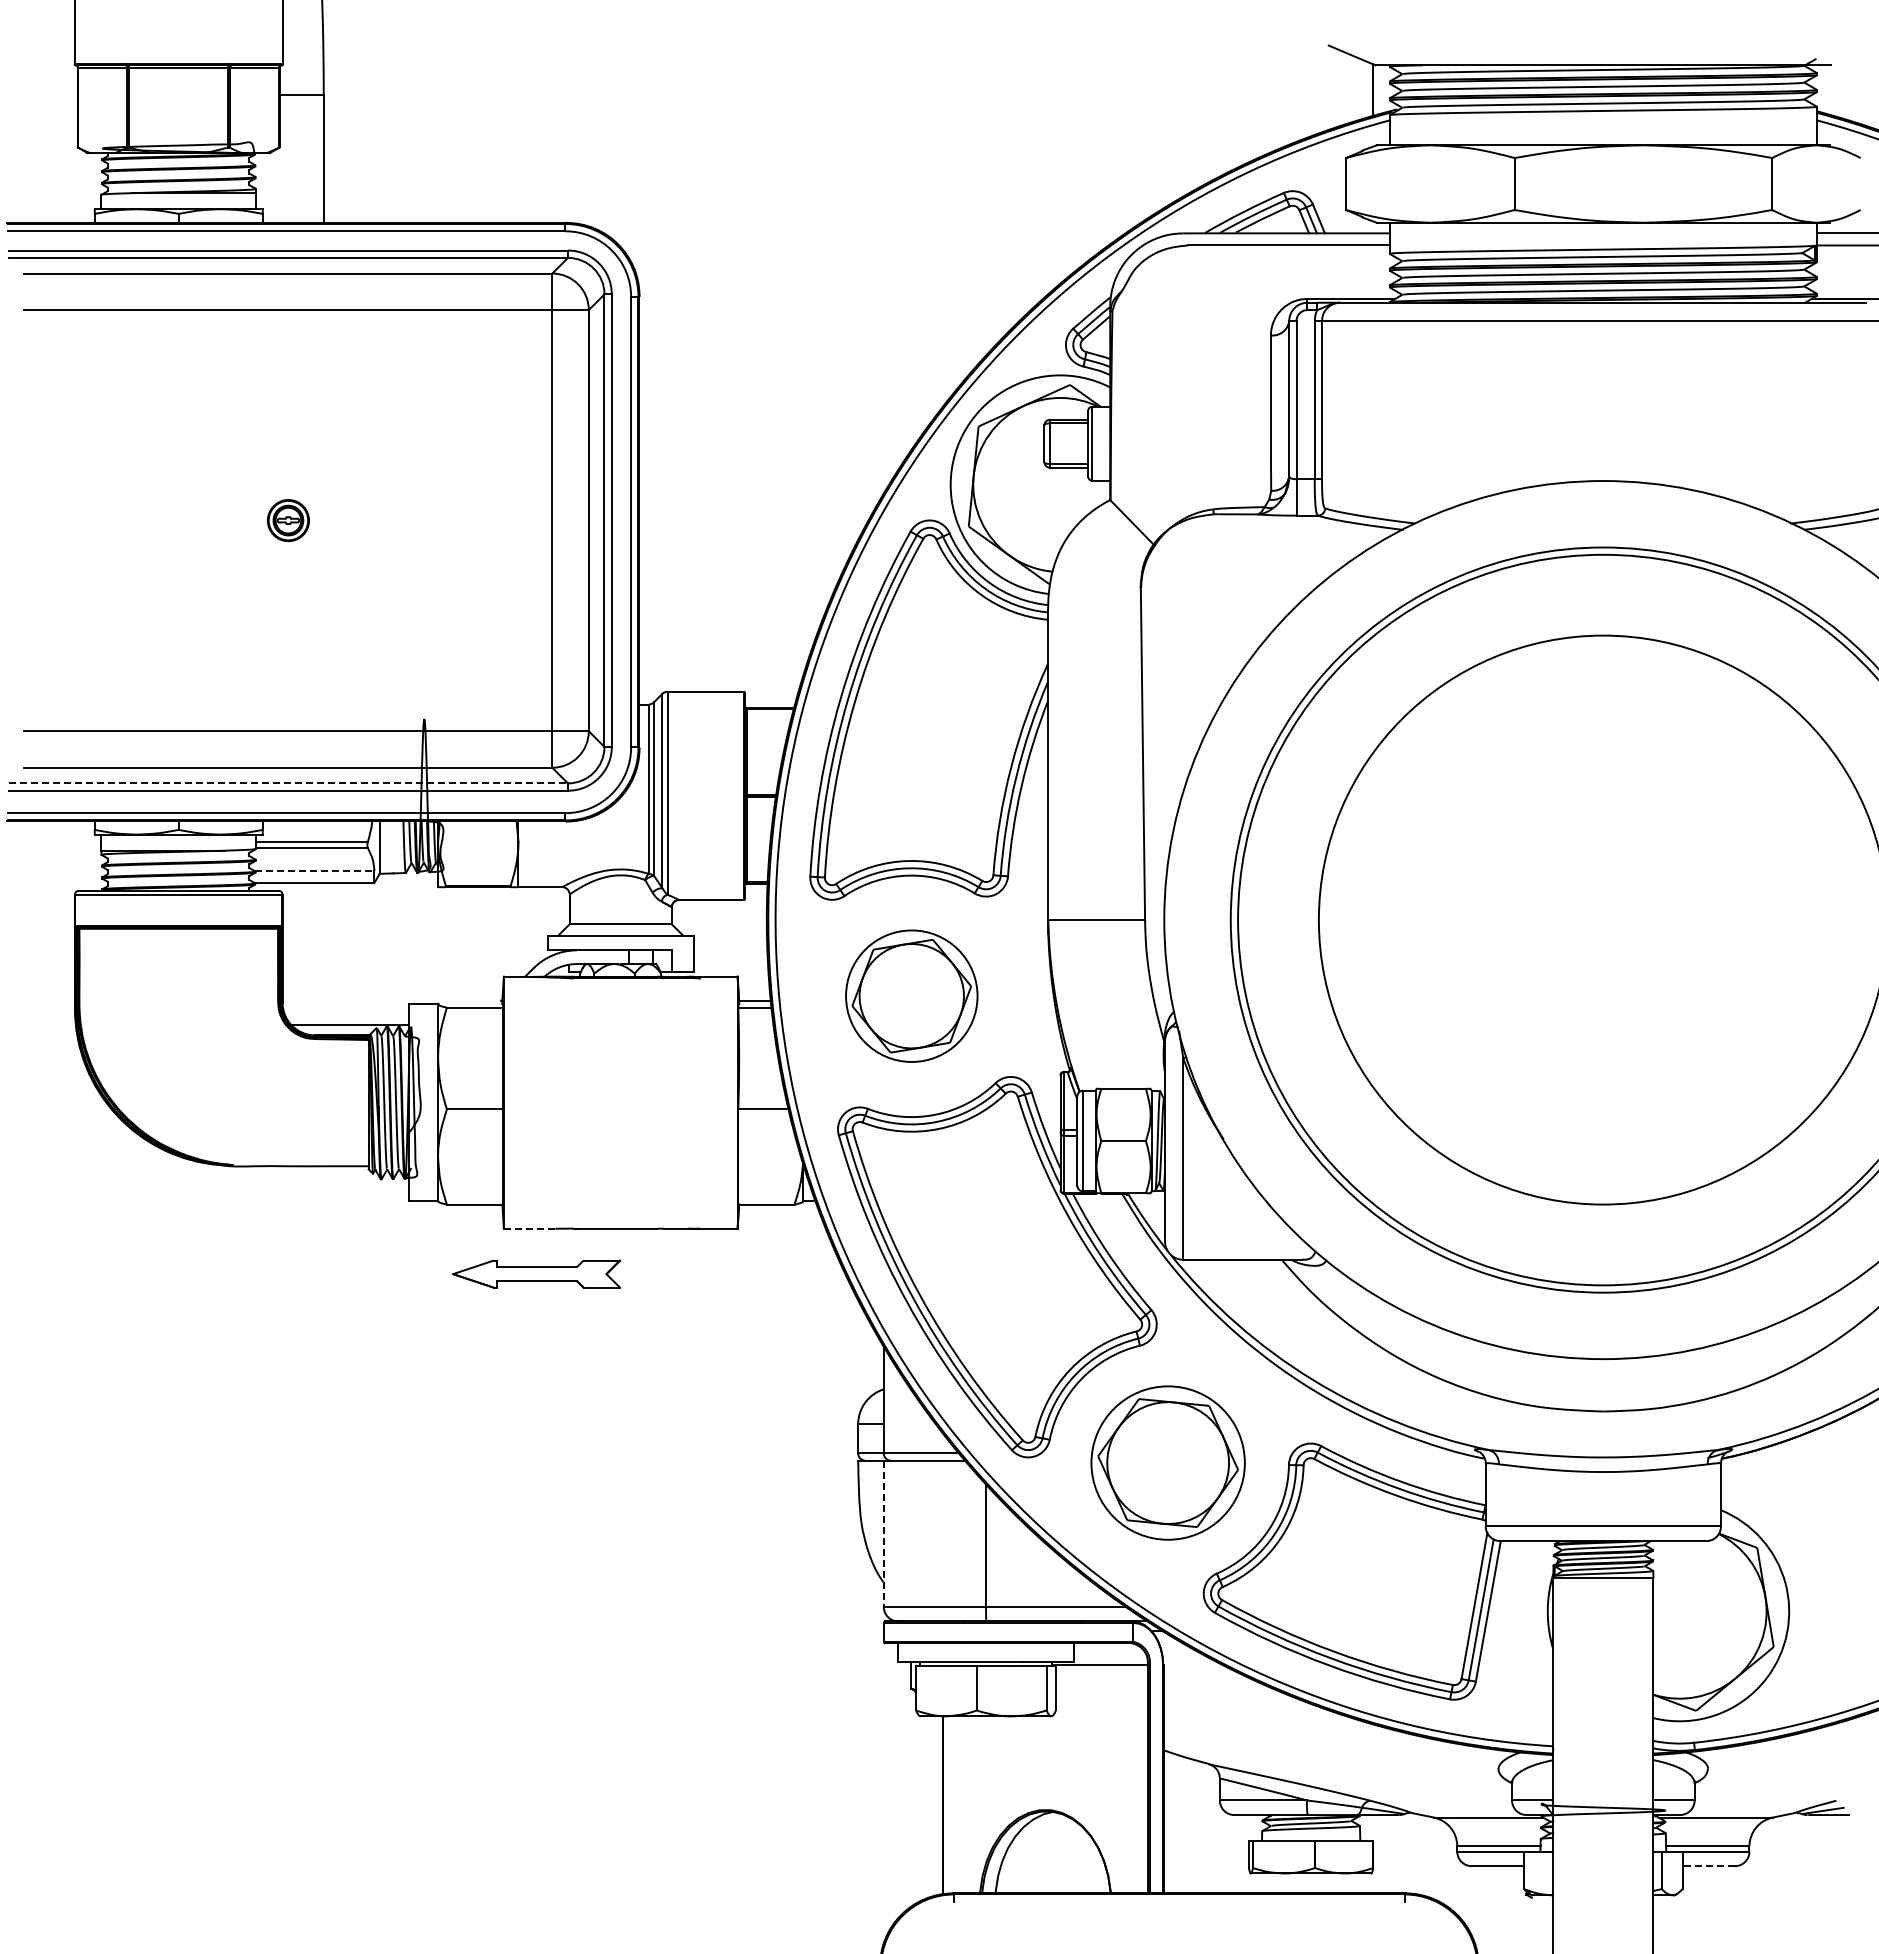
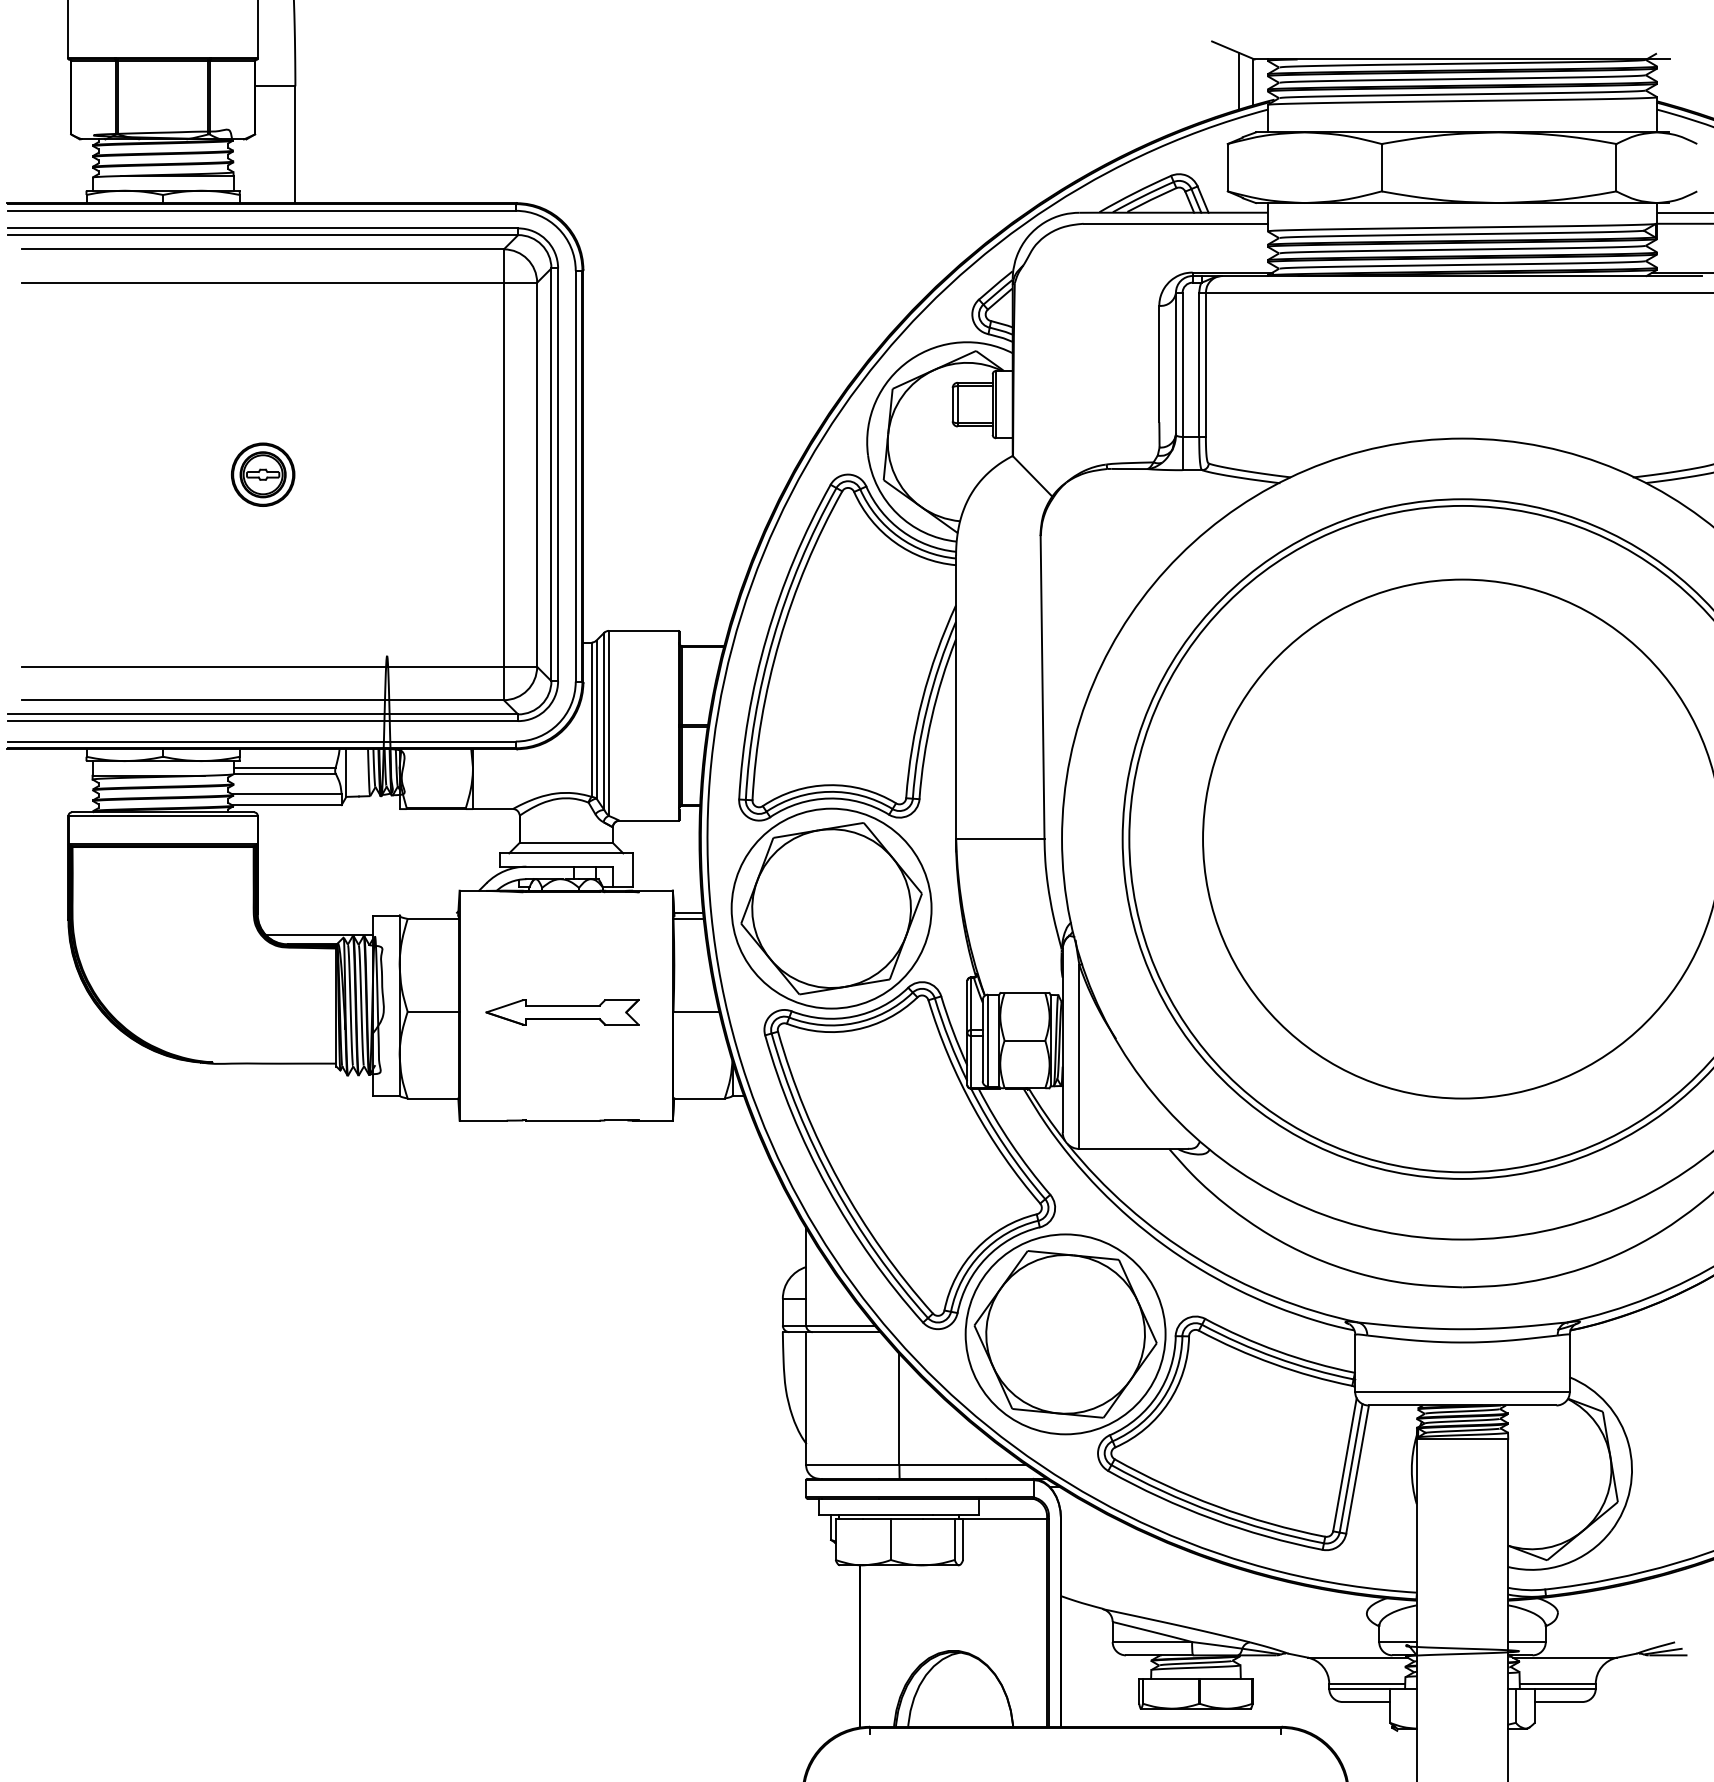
line: (1358, 89) -> (1239, 81), added
part: (288, 520) -> (263, 474), size x1.67
line: (288, 783) -> (263, 714), dashed -> solid
line: (314, 871) -> (286, 794), dashed -> solid
part: (911, 995) -> (831, 907), size x1.67
line: (529, 1228) -> (483, 1120), dashed -> solid
part: (536, 1273) -> (562, 1011), moved
part: (1167, 1462) -> (1064, 1333), size x1.43
line: (883, 1534) -> (805, 1399), dashed -> solid
line: (1708, 1866) -> (1558, 1702), dashed -> solid

